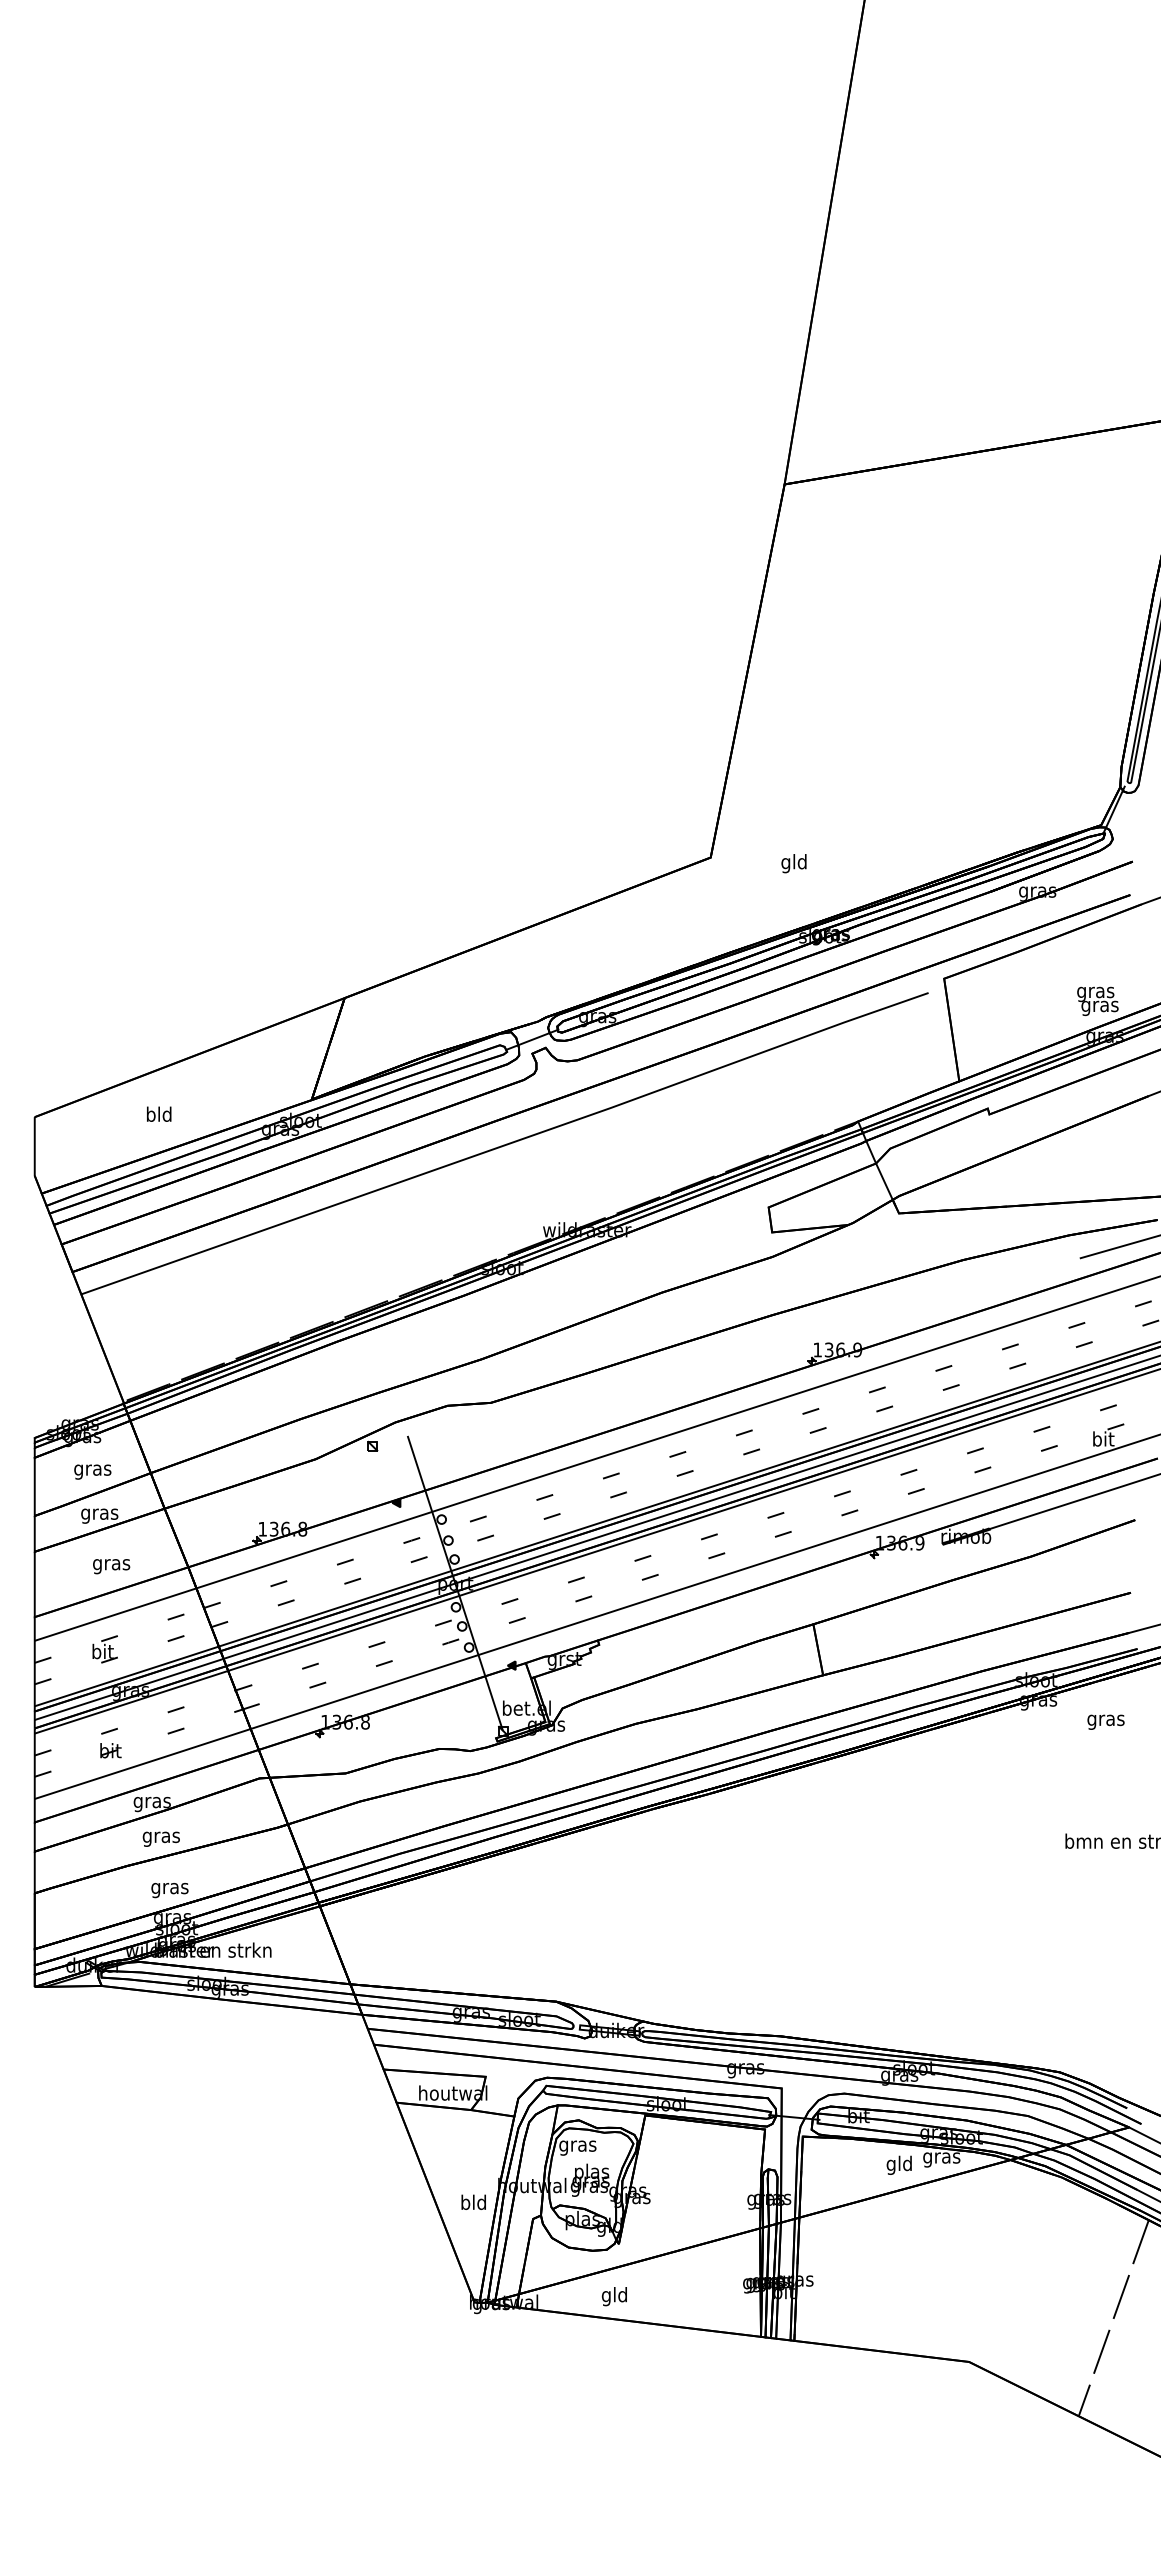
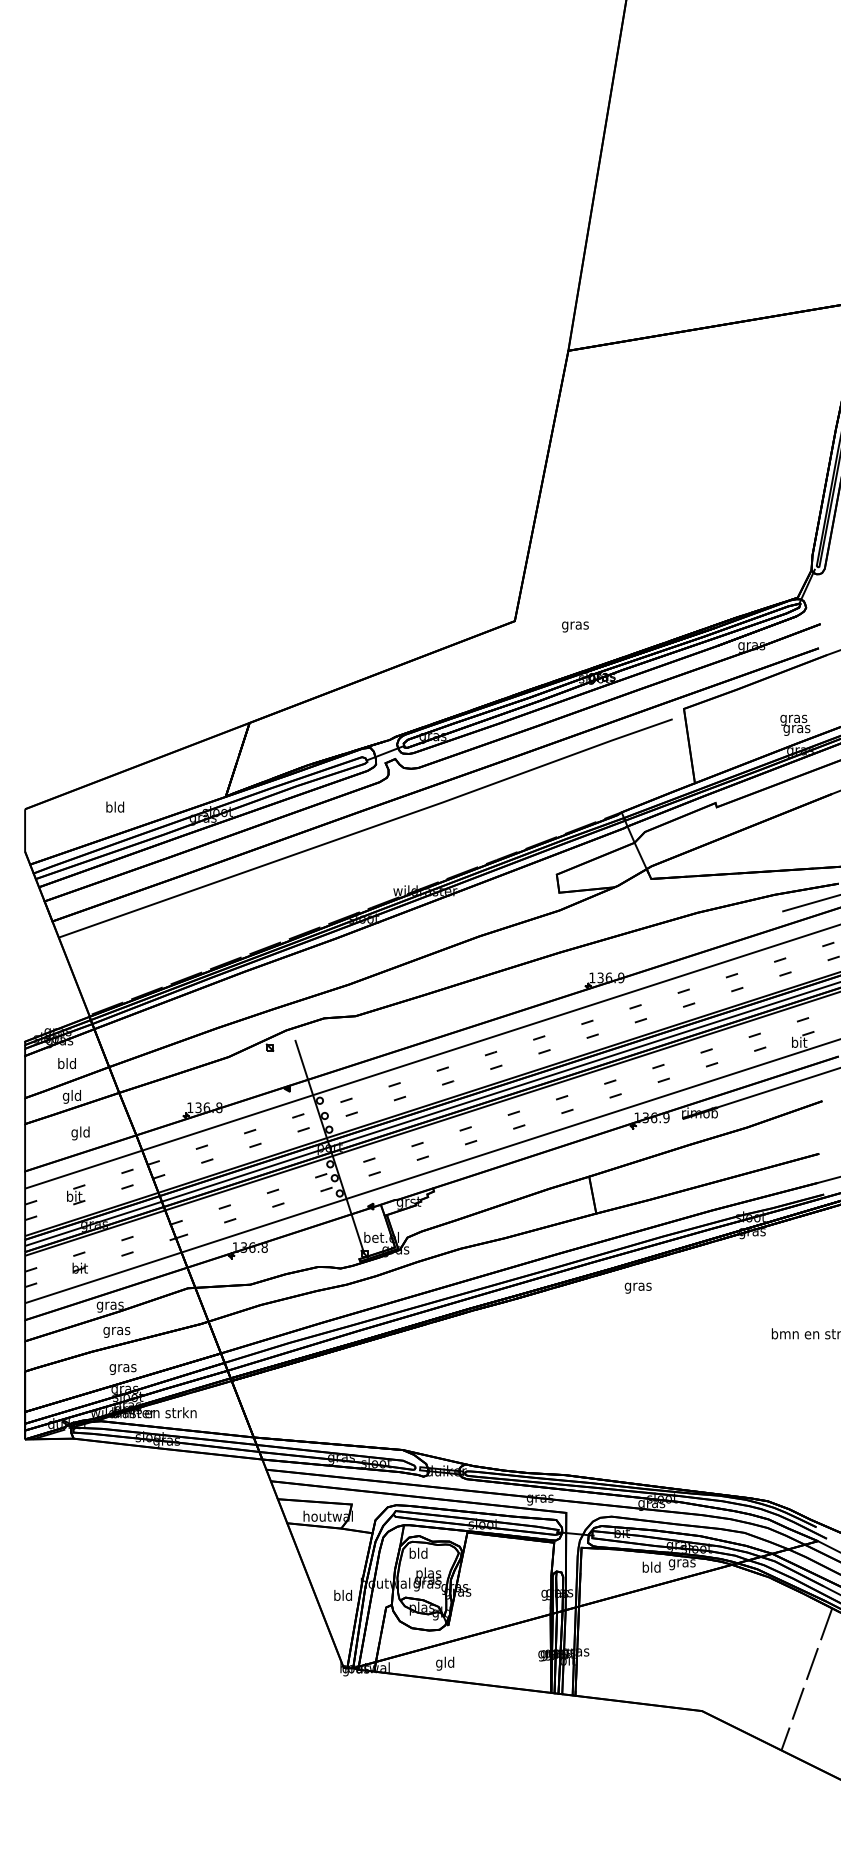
text: (793, 863) -> (574, 625), gld -> gras
text: (92, 1469) -> (66, 1064), gras -> bld
text: (99, 1513) -> (72, 1096), gras -> gld
text: (111, 1564) -> (80, 1133), gras -> gld
text: (1105, 1721) -> (637, 1287), moved
text: (577, 2145) -> (418, 1554), gras -> bld
text: (890, 2164) -> (645, 1568), gld -> bld

